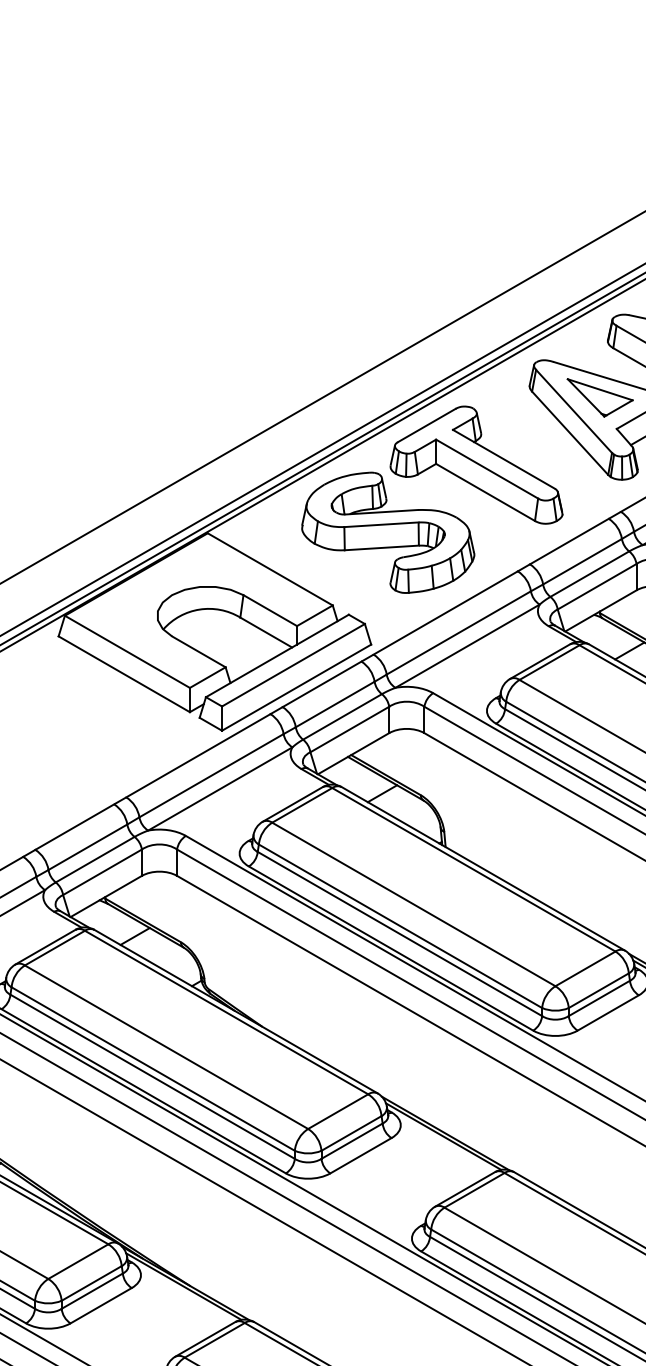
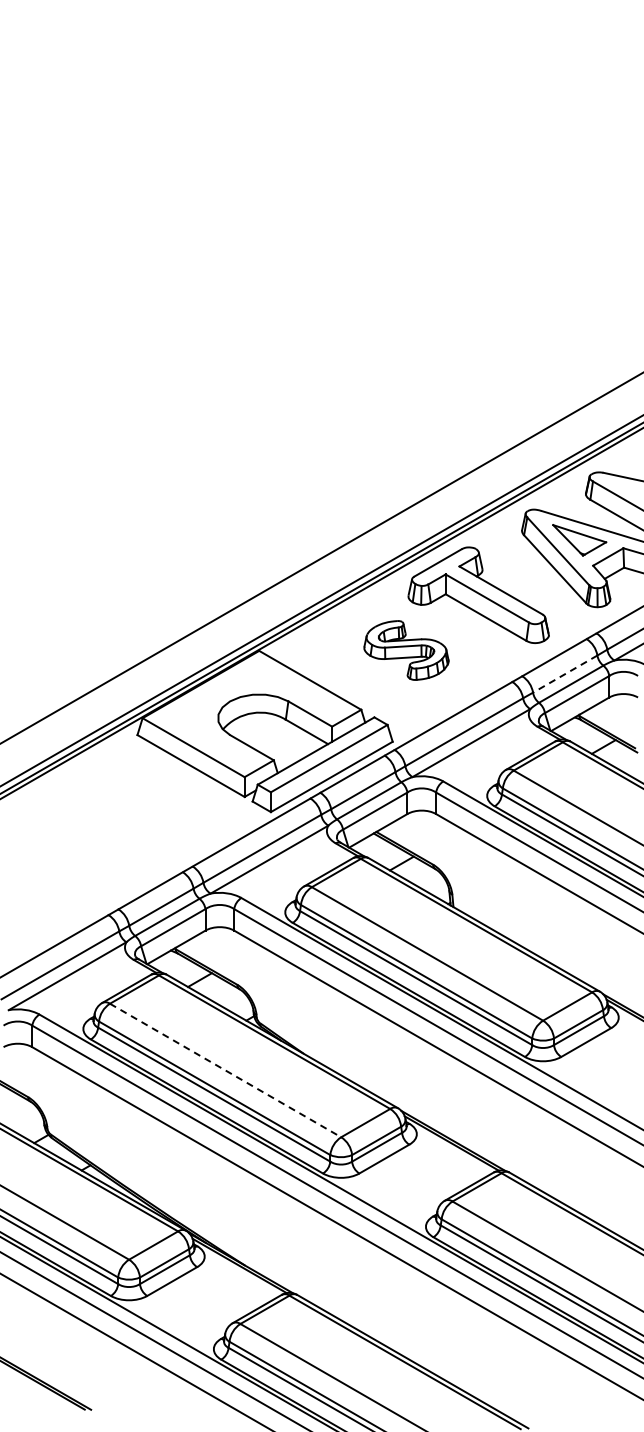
part: (388, 532) -> (406, 650), size x0.6
line: (581, 562) -> (564, 674), solid -> dashed
line: (166, 1047) -> (225, 1070), solid -> dashed

